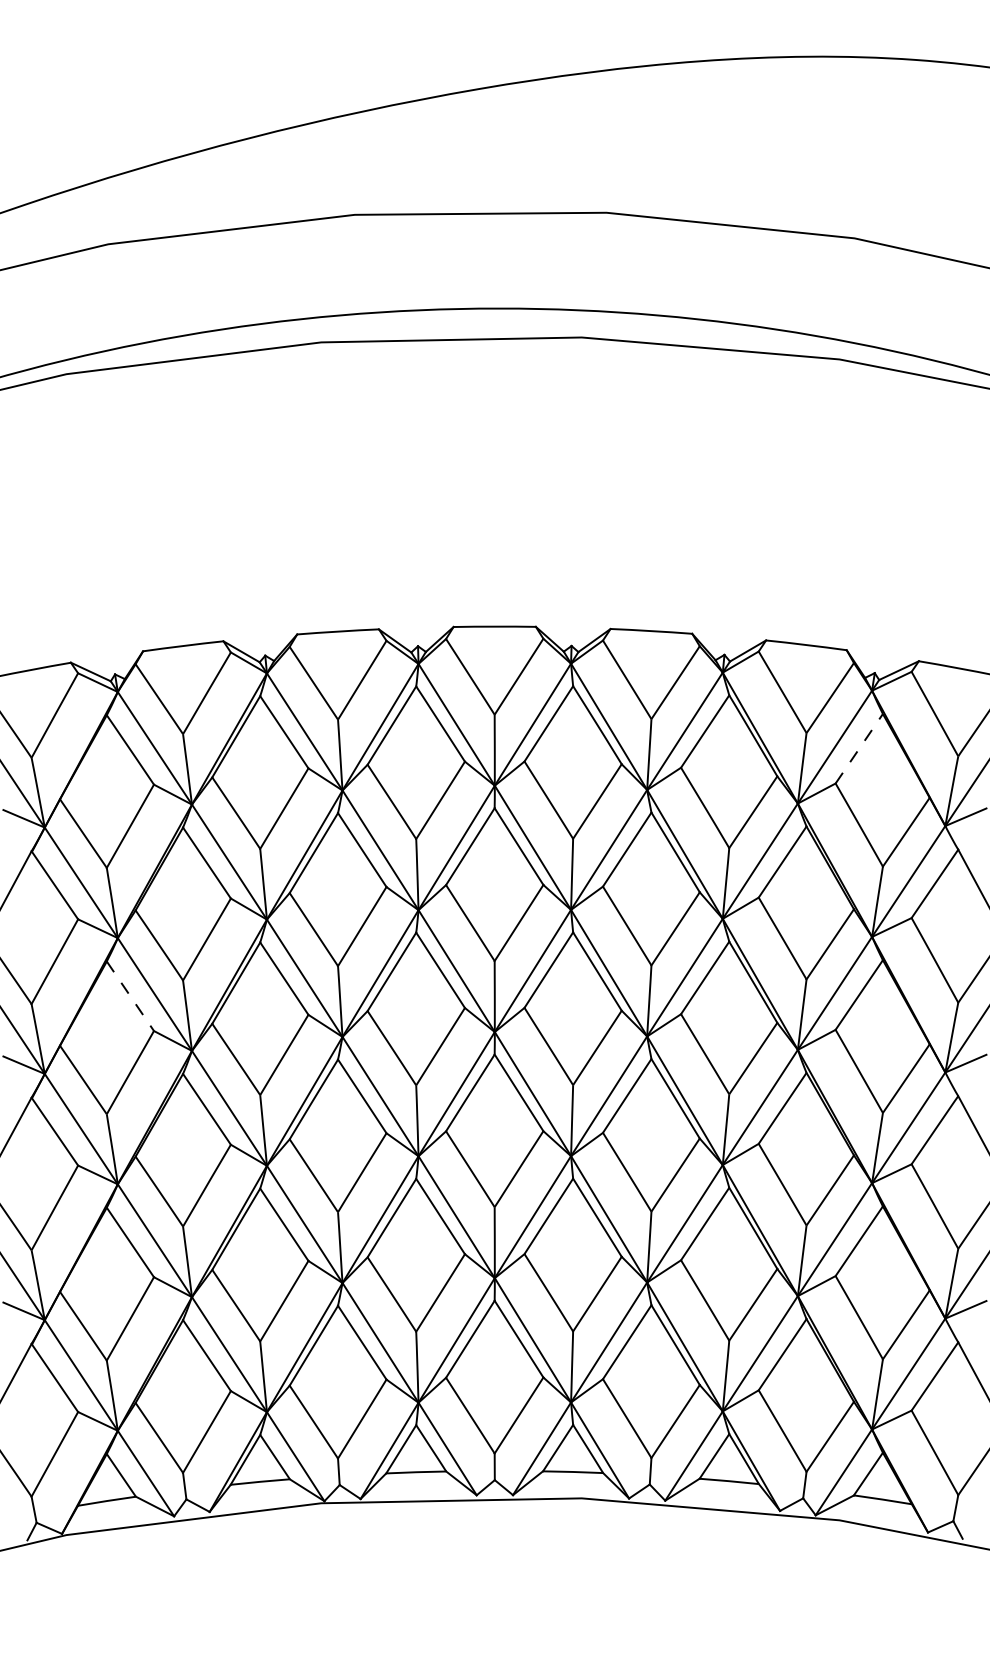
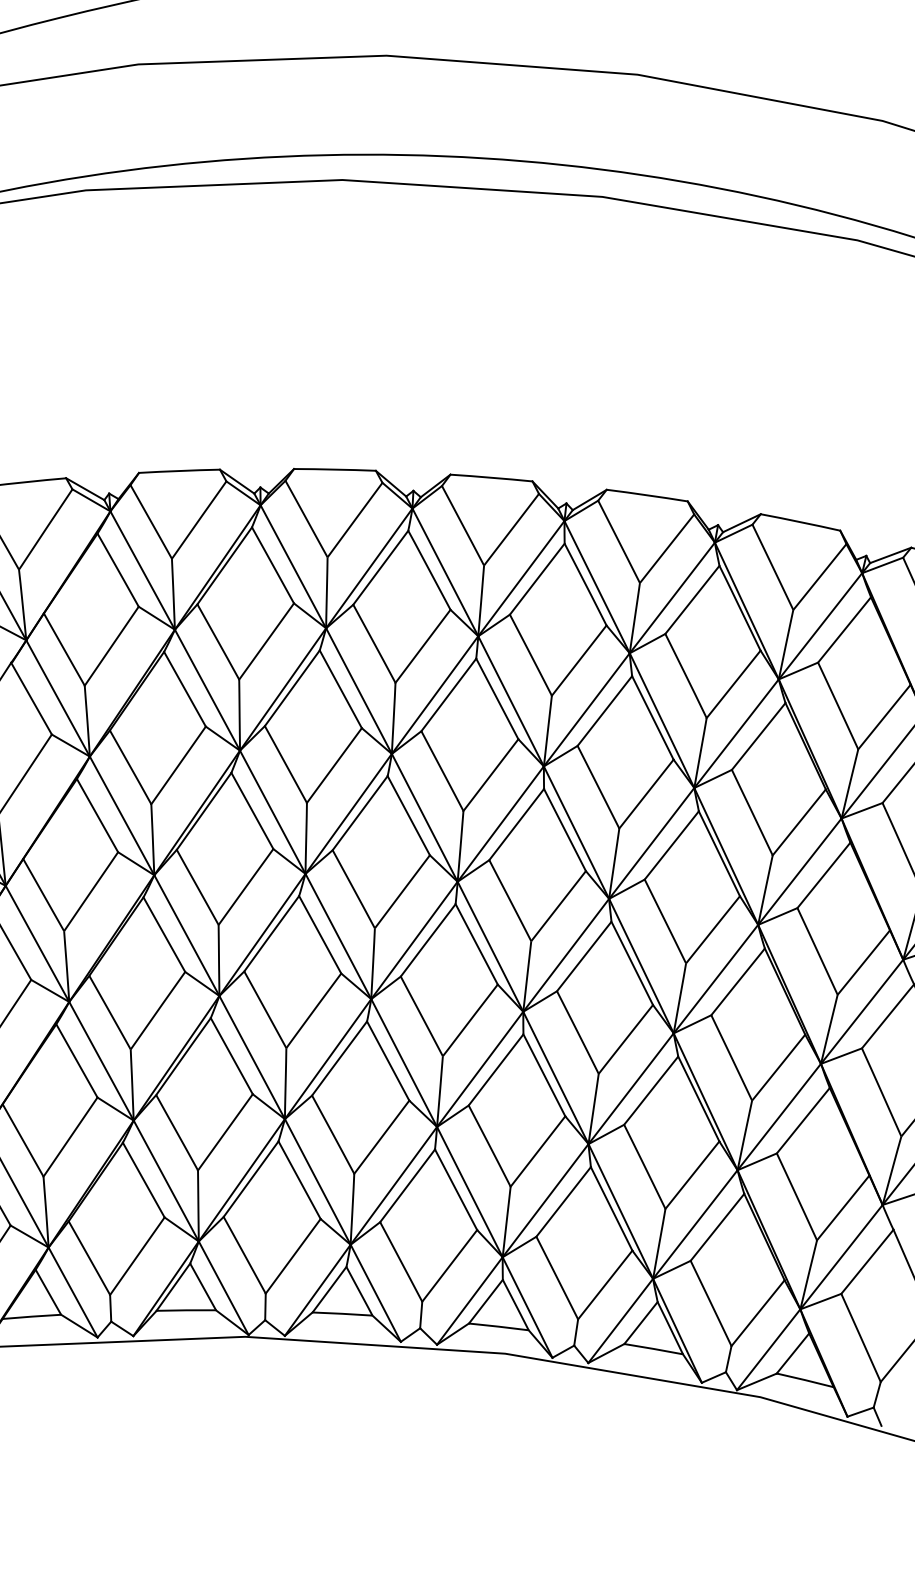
line: (859, 748) -> (844, 629), dashed -> solid
line: (130, 996) -> (97, 815), dashed -> solid

